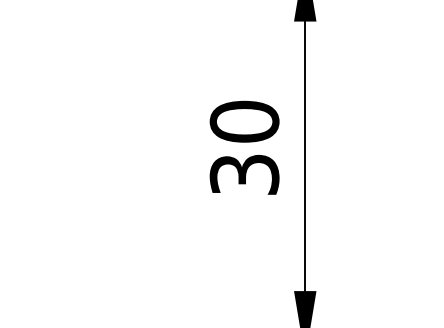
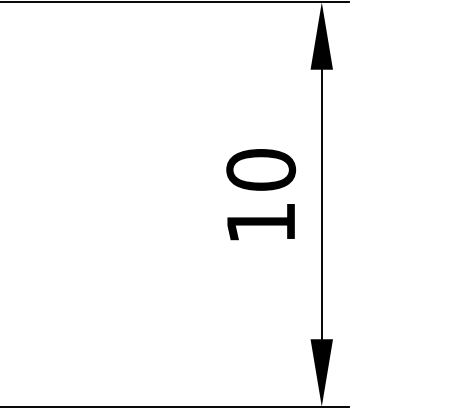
text: (244, 174) -> (261, 222), 30 -> 10

